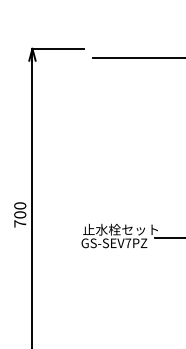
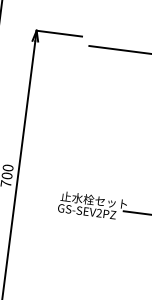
text: (128, 242) -> (99, 212), GS-SEV7PZ -> GS-SEV2PZ

